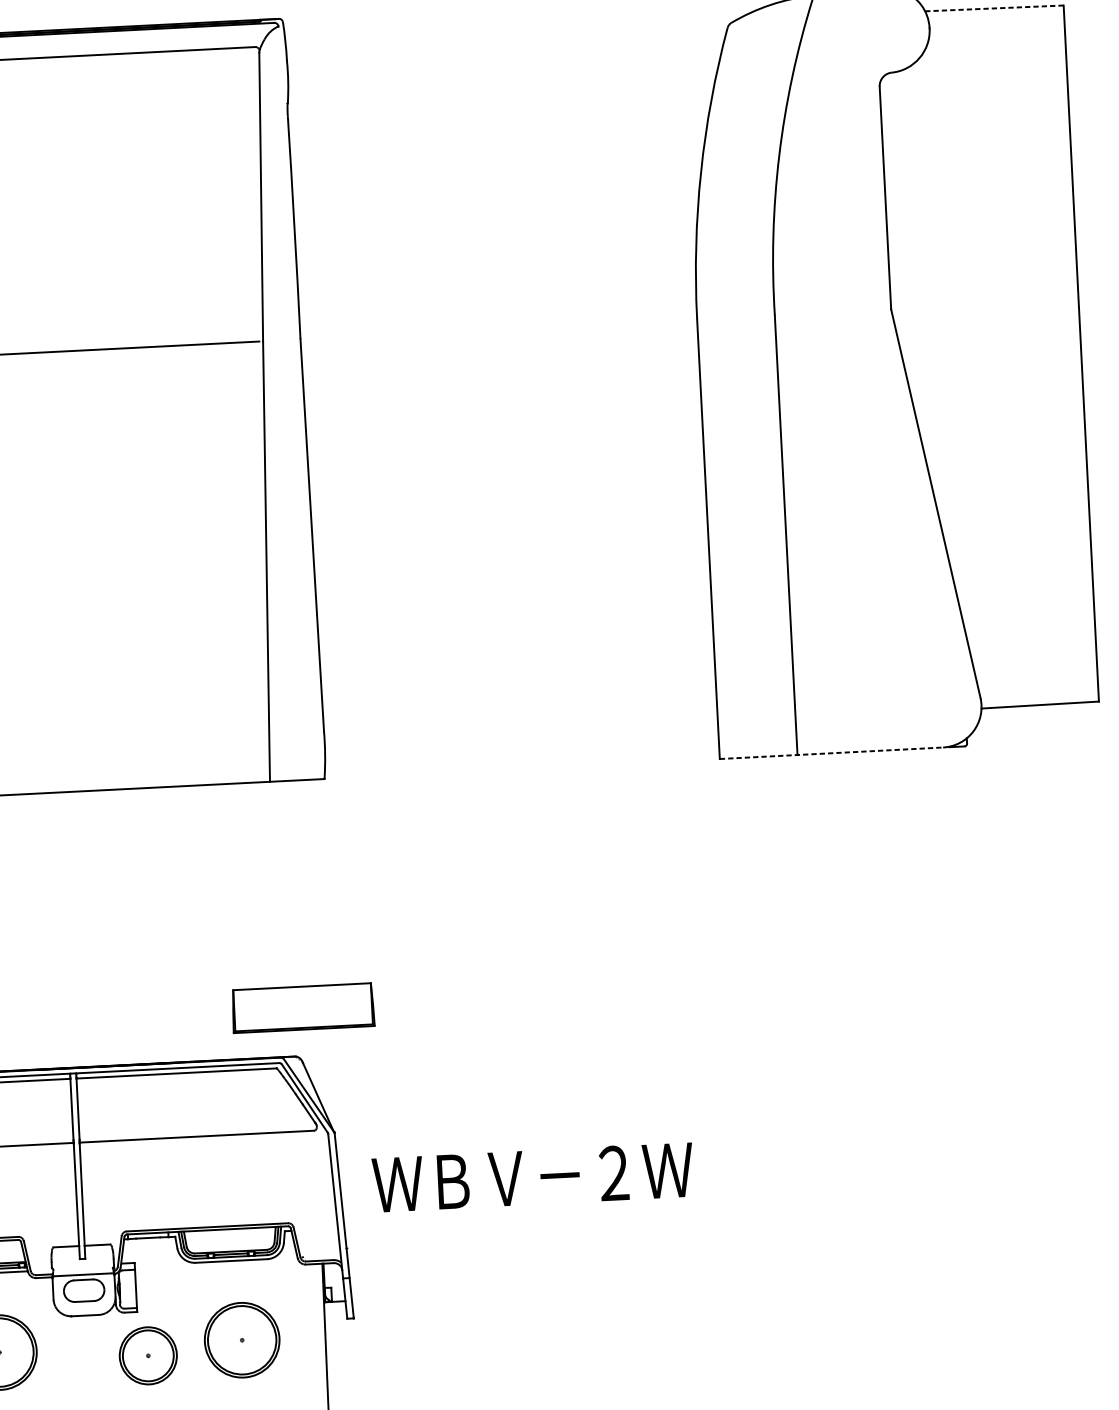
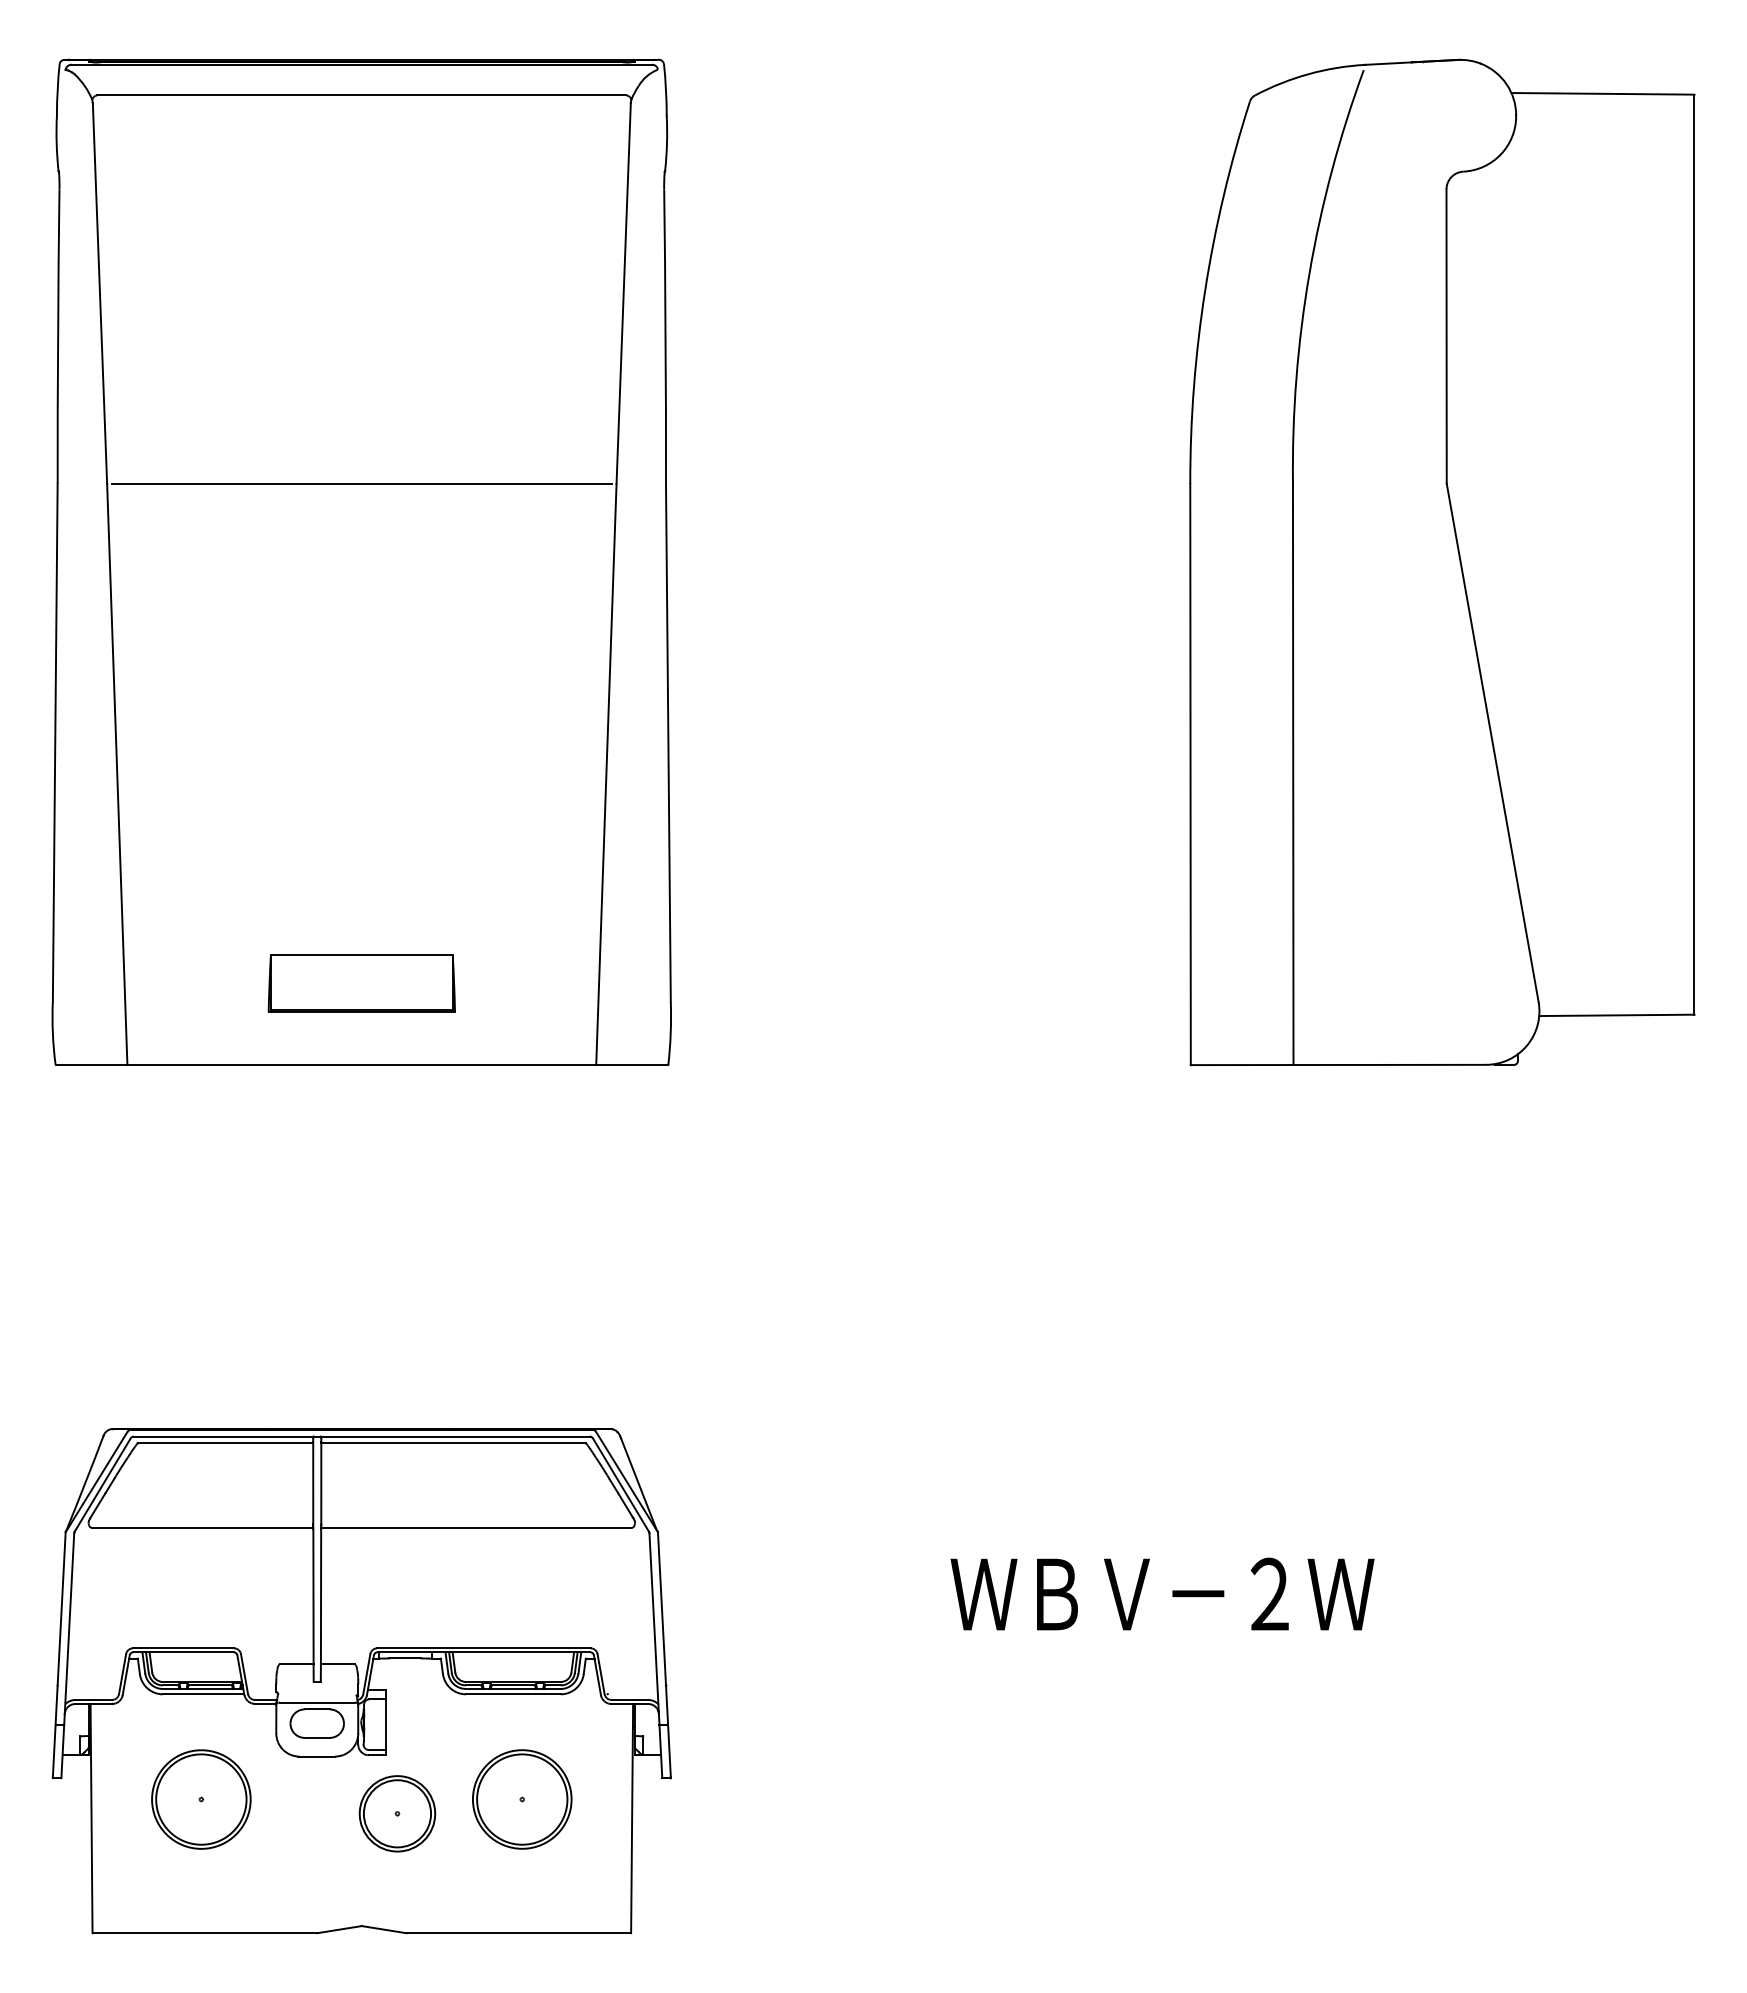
line: (994, 8) -> (1602, 93), dashed -> solid
line: (831, 752) -> (1338, 1064), dashed -> solid
part: (302, 1007) -> (361, 983), moved
text: (532, 1176) -> (1162, 1593), moved

